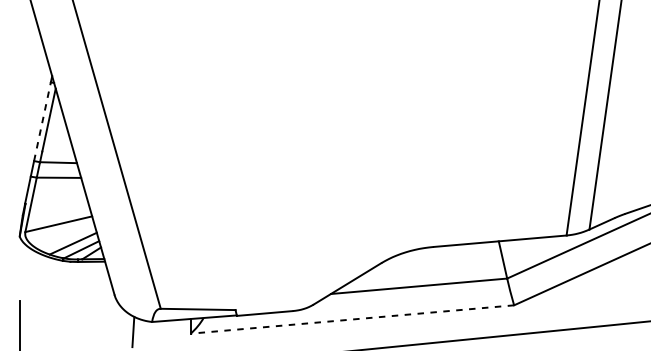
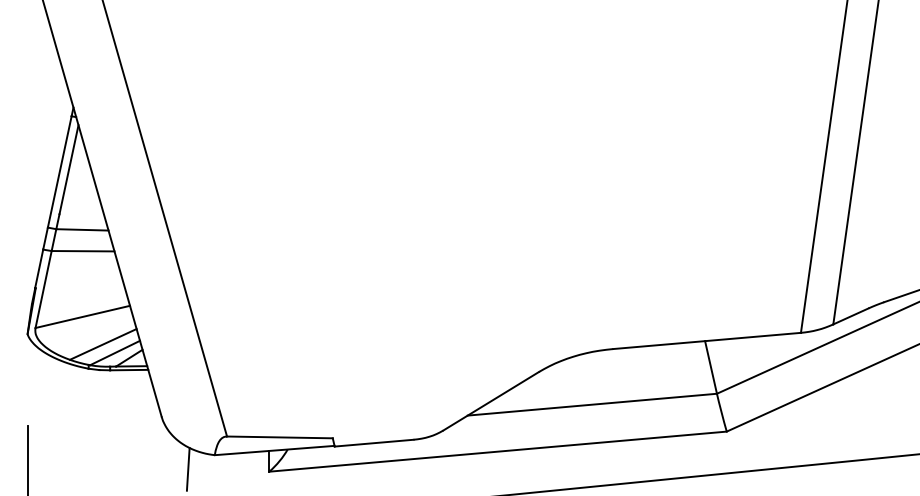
line: (42, 121) -> (59, 171), dashed -> solid
line: (352, 319) -> (498, 451), dashed -> solid

